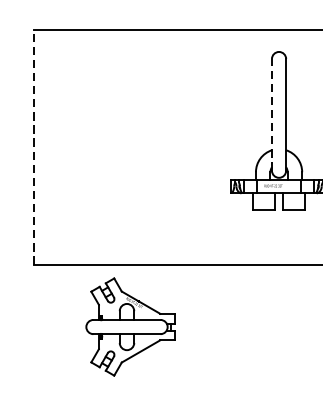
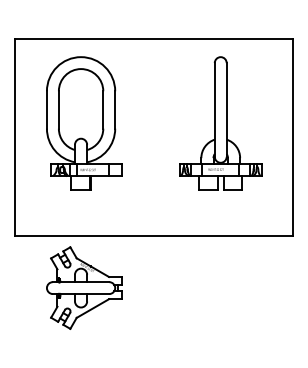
line: (271, 114) -> (214, 109), dashed -> solid
part: (116, 131) -> (84, 123), added
line: (34, 146) -> (15, 136), dashed -> solid
part: (131, 326) -> (84, 287), moved

